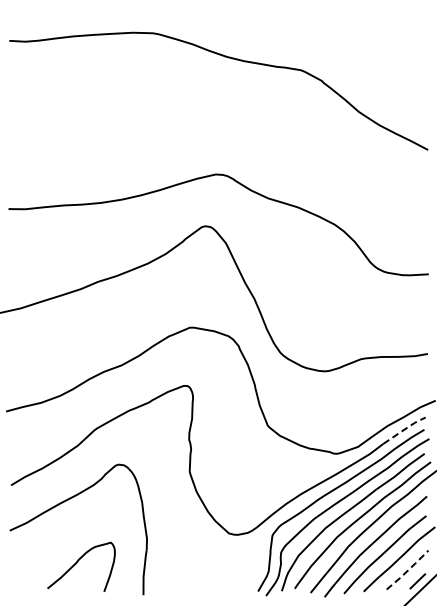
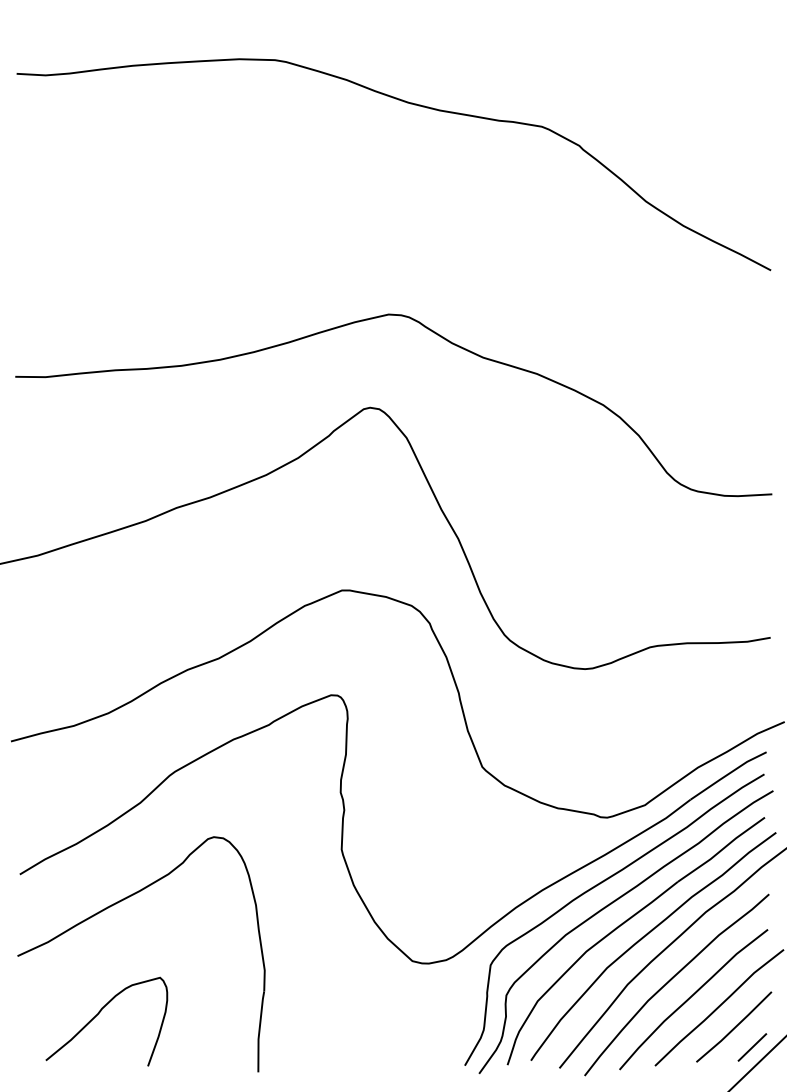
line: (404, 429) -> (728, 773), dashed -> solid
curve: (77, 563) -> (99, 1015), moved
line: (408, 570) -> (735, 1027), dashed -> solid

